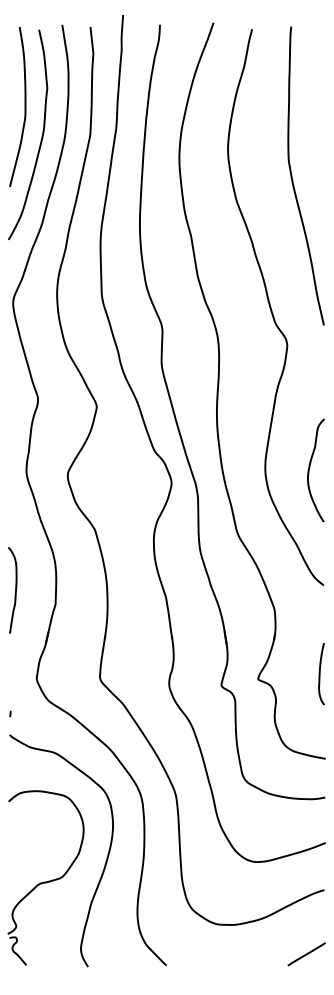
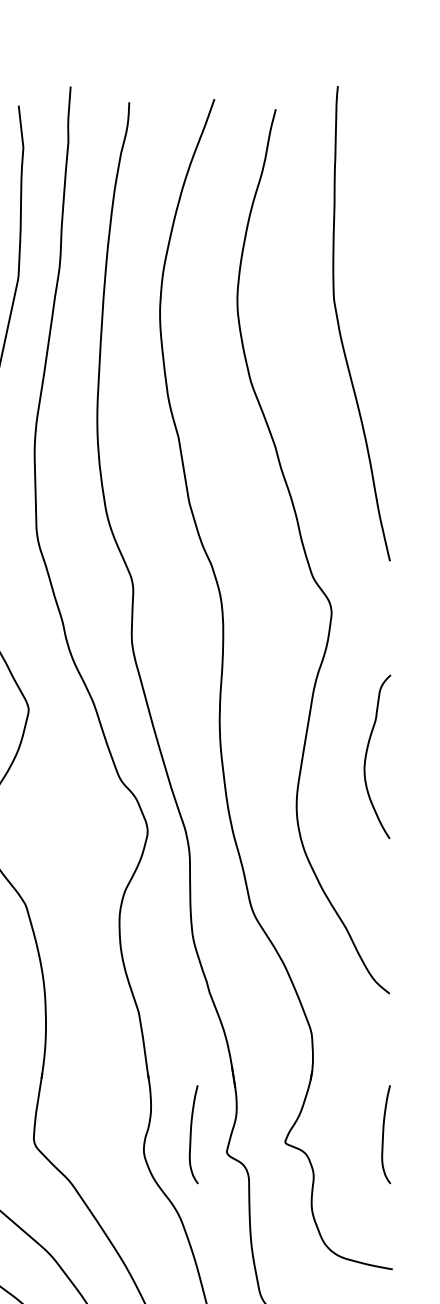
curve: (292, 175) -> (339, 322), moved
curve: (310, 467) -> (368, 752), moved
curve: (199, 674) -> (192, 1135), added

